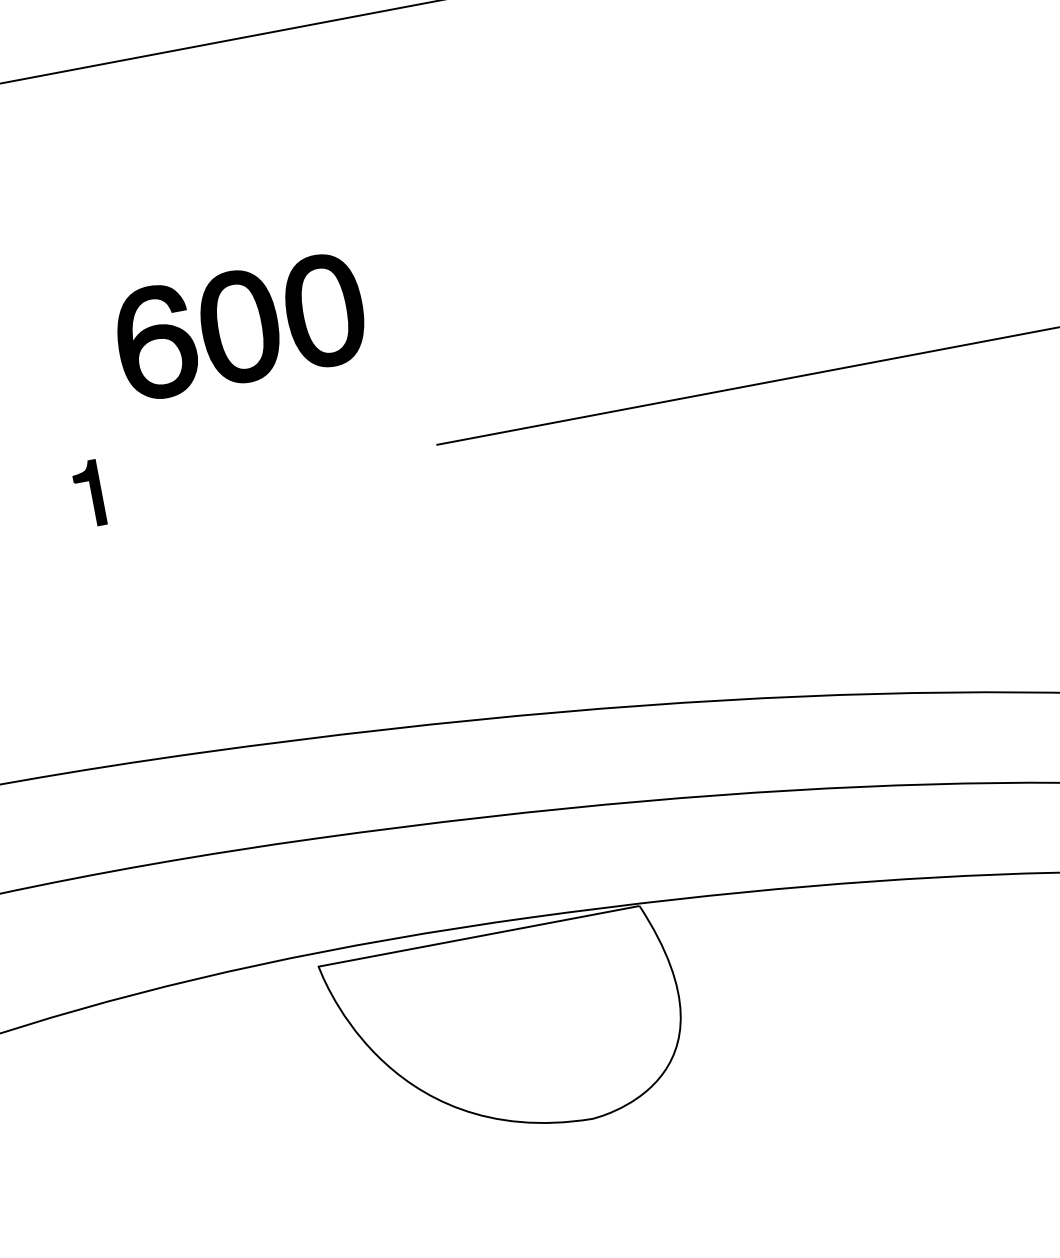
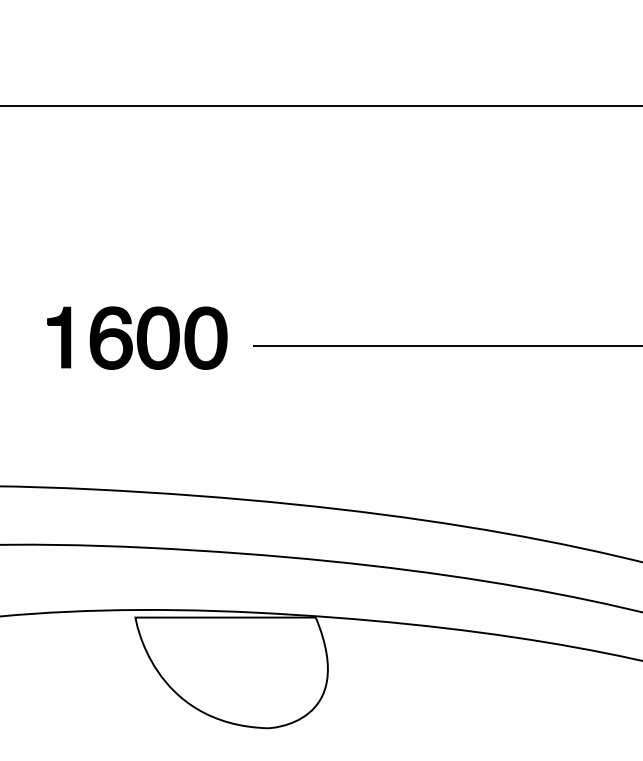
part: (239, 325) -> (158, 337), moved
part: (89, 493) -> (59, 337), size x1.67

